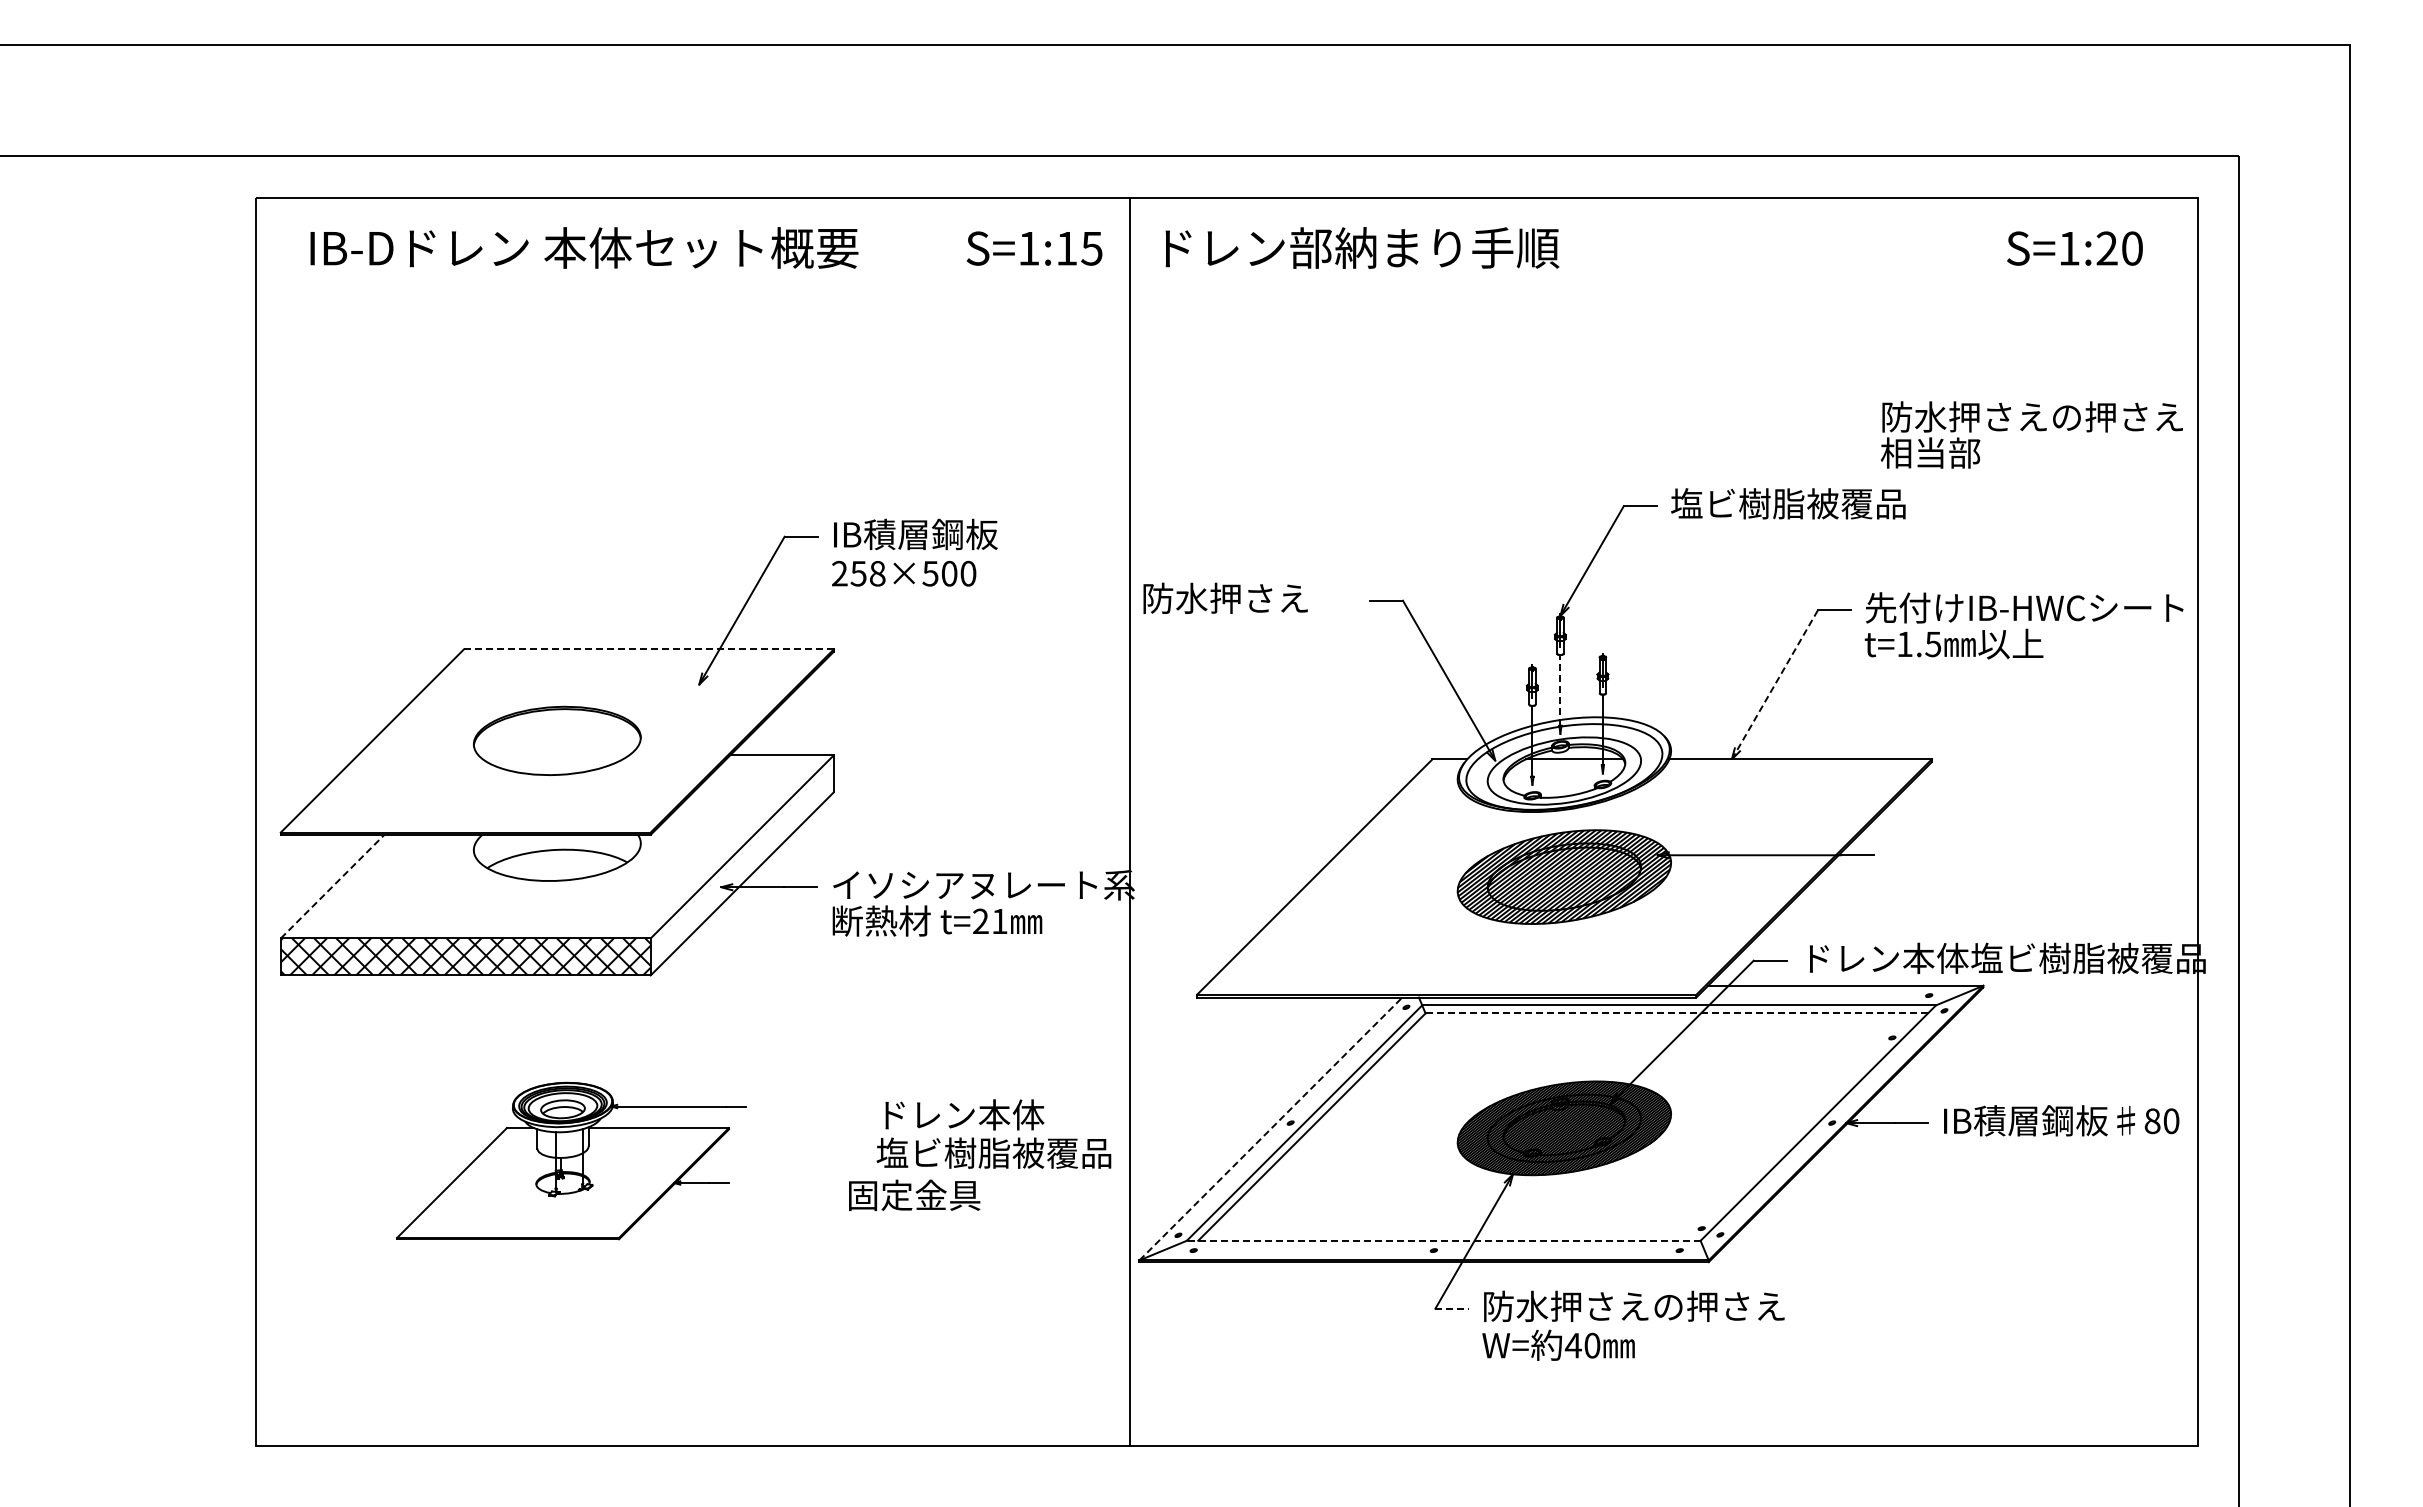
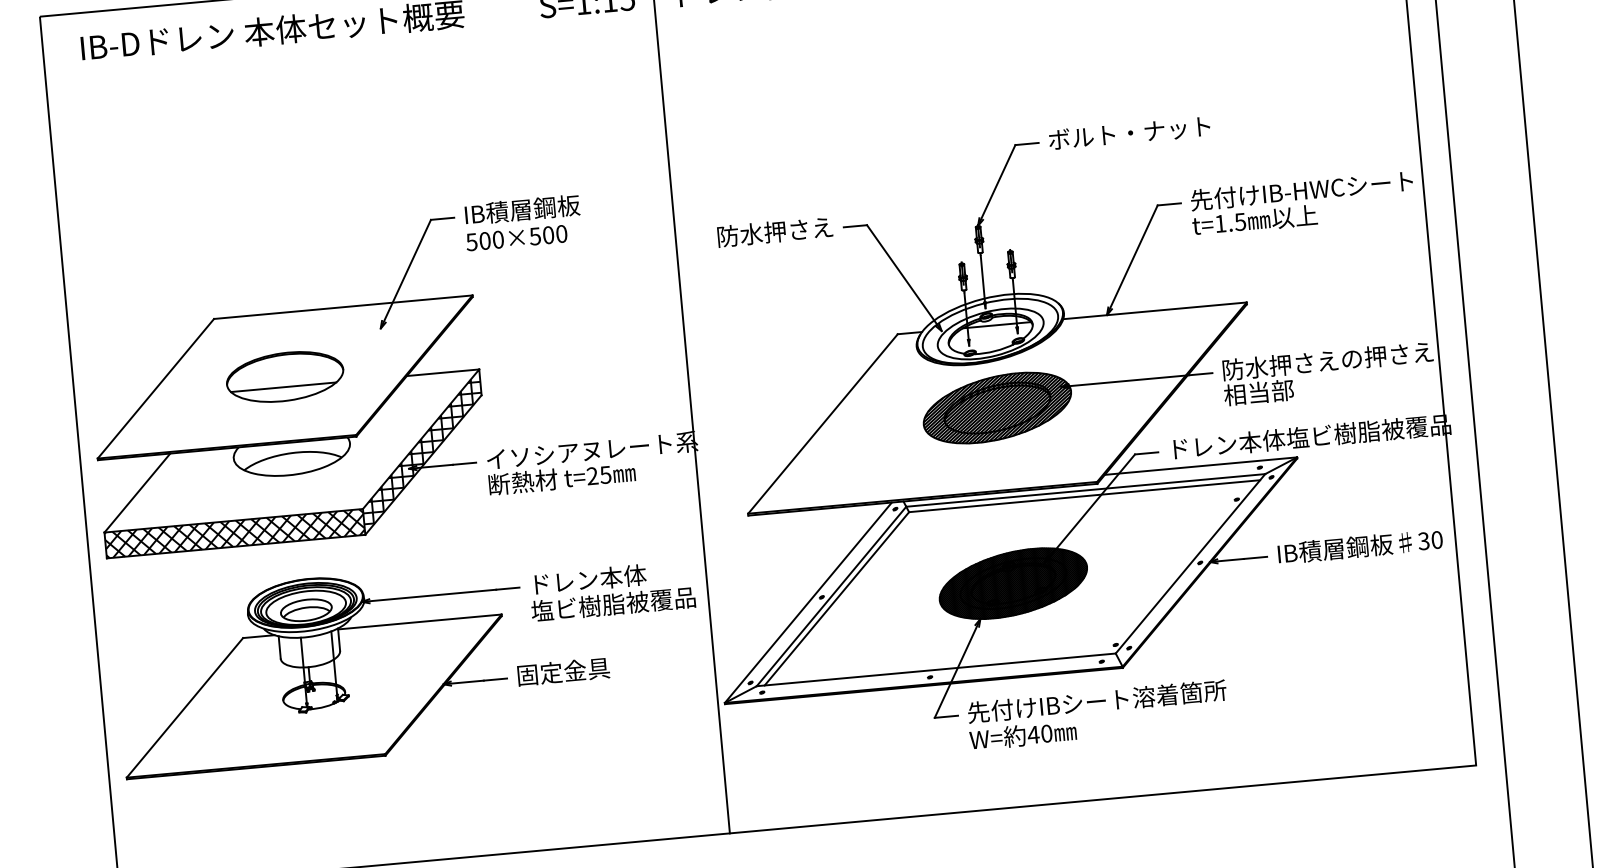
text: (2031, 434) -> (1328, 373), moved
text: (1788, 503) -> (1130, 132), 塩ビ樹脂被覆品 -> ボルト・ナット
text: (858, 573) -> (484, 240), 258×500 -> 500×500
text: (1225, 597) -> (775, 231), moved
line: (648, 649) -> (343, 307), dashed -> solid
line: (1775, 684) -> (1132, 260), dashed -> solid
line: (1560, 691) -> (982, 278), dashed -> solid
line: (553, 755) -> (283, 387), added
hatch: (741, 859) -> (421, 448), added
line: (332, 886) -> (137, 492), dashed -> solid
text: (999, 921) -> (605, 475), t=21 -> t=25
line: (1676, 1013) -> (1084, 496), dashed -> solid
text: (2152, 1120) -> (1423, 540), 80 -> 30
line: (1270, 1129) -> (808, 603), dashed -> solid
text: (993, 1133) -> (611, 590), moved
part: (571, 1160) -> (321, 669), size x1.67
line: (1443, 1240) -> (936, 669), dashed -> solid
text: (1668, 1306) -> (1097, 701), 防水押さえの押さえ -> 先付けIBシート溶着箇所
line: (1452, 1308) -> (946, 716), dashed -> solid

